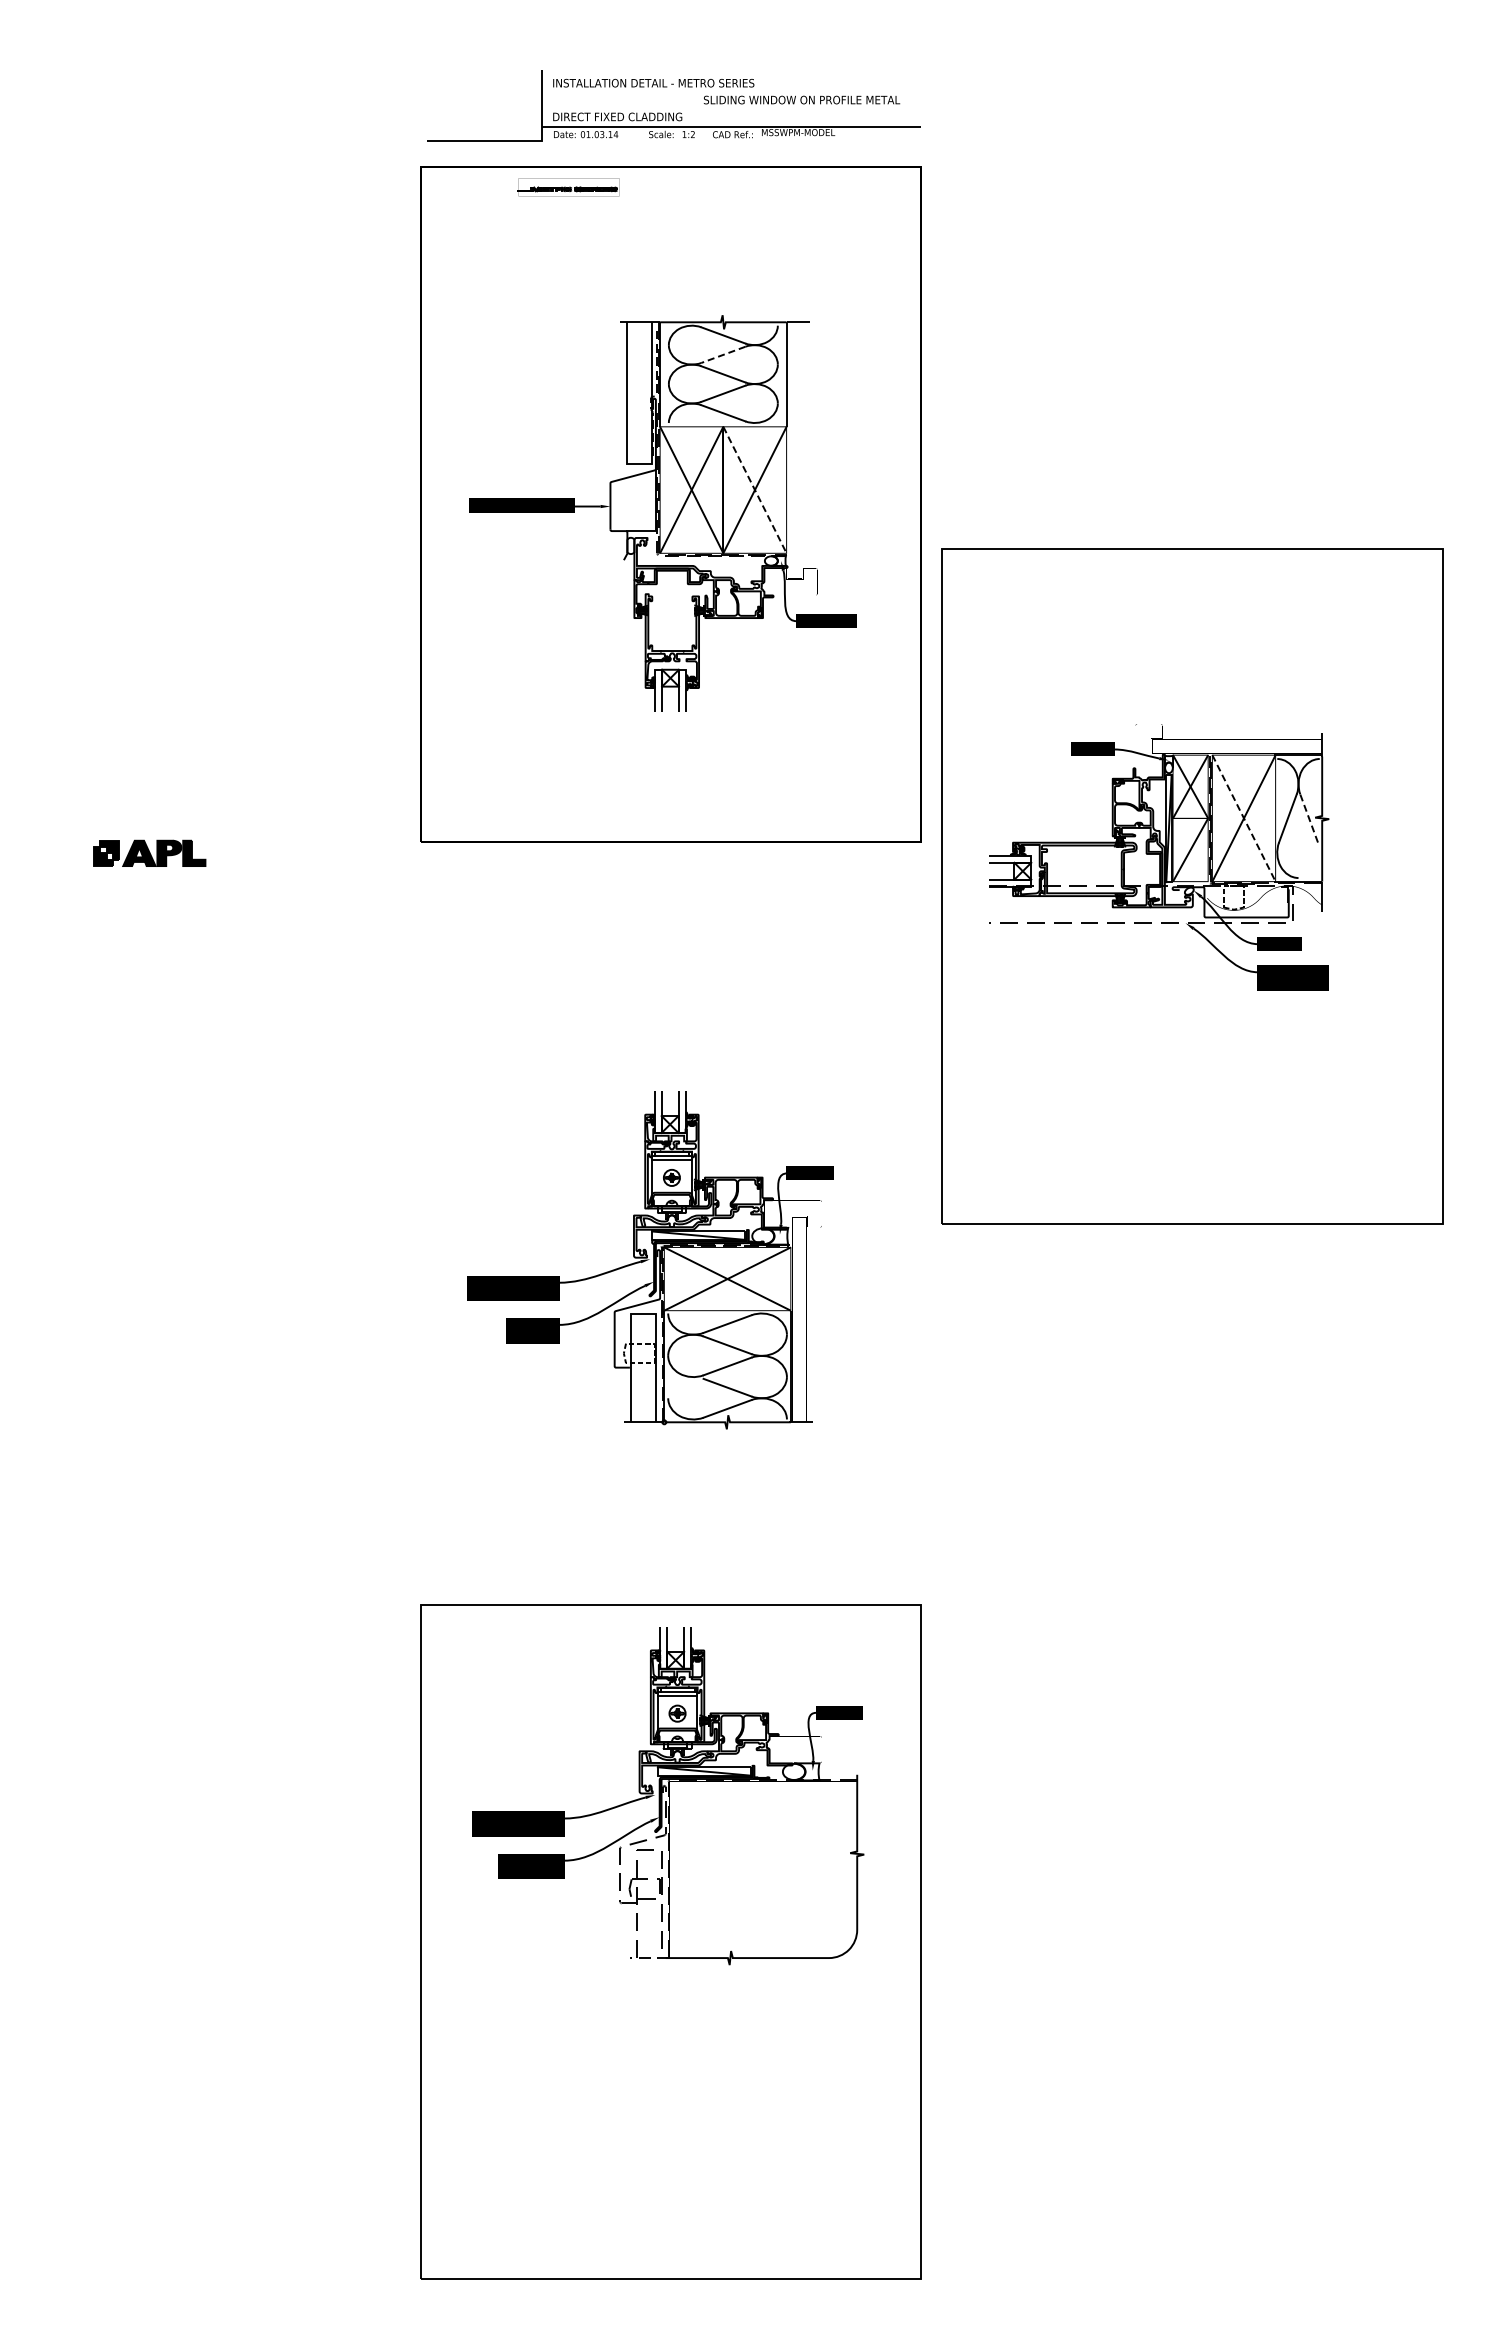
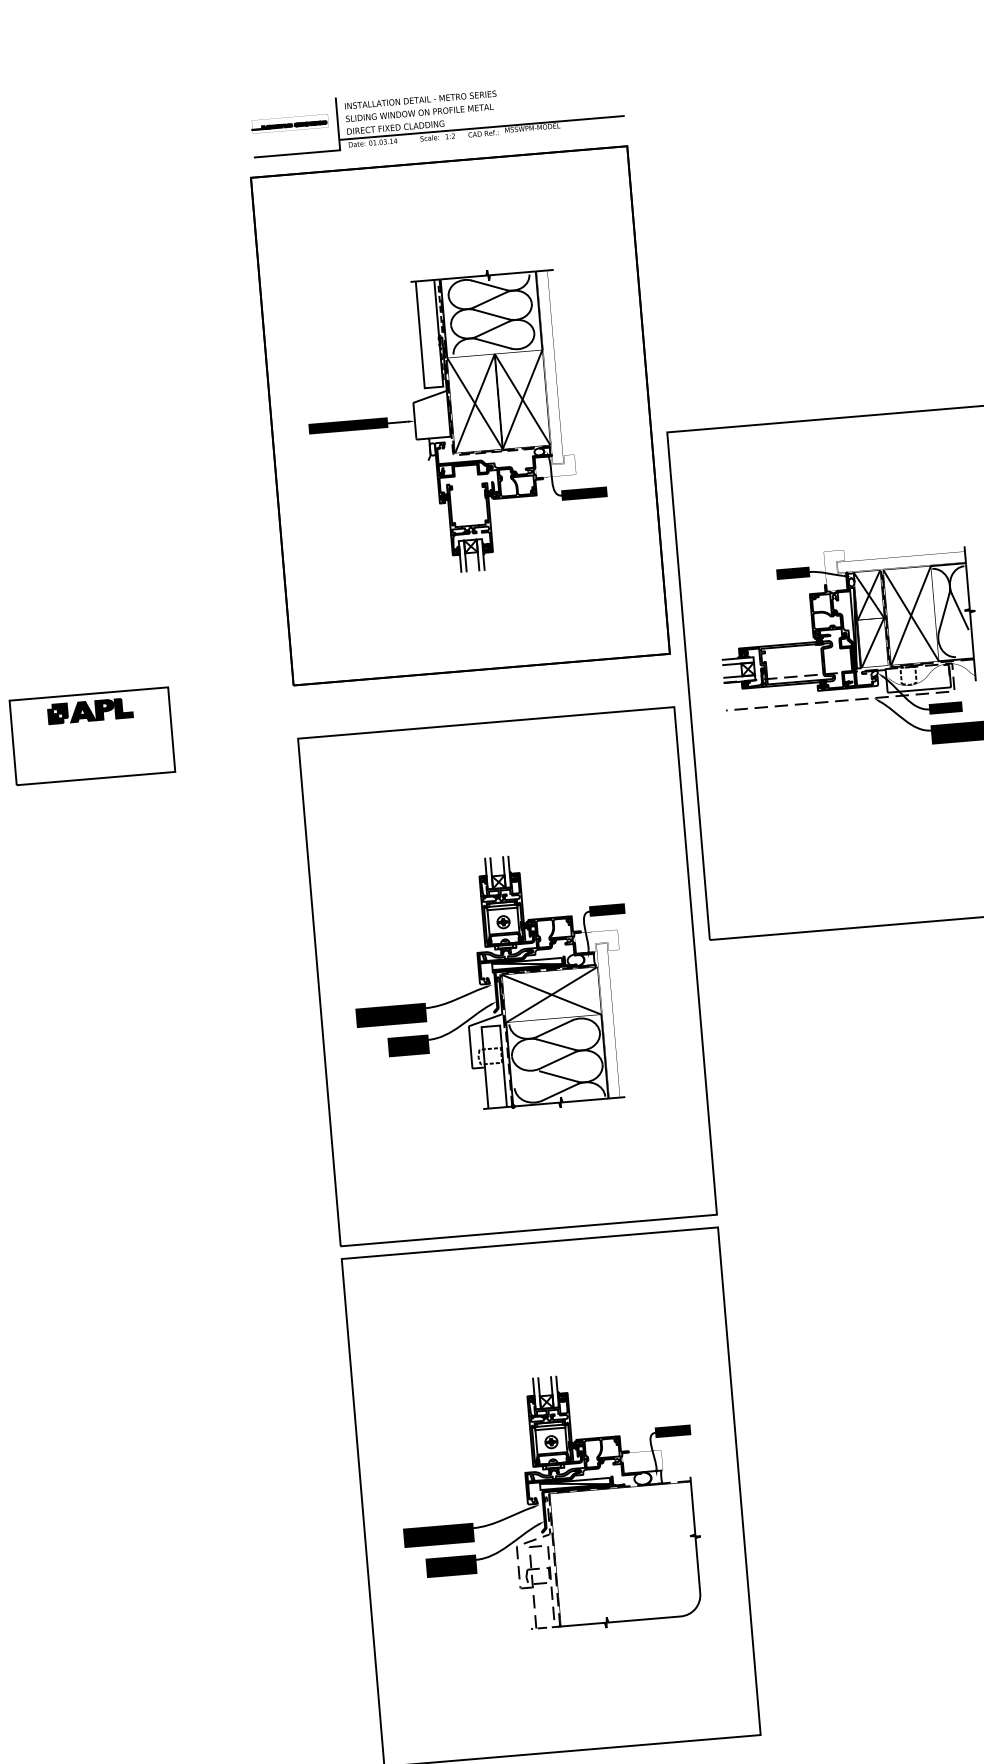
text: (801, 99) -> (419, 112), moved
part: (568, 187) -> (290, 124), moved
line: (722, 355) -> (489, 300), dashed -> solid
line: (754, 490) -> (522, 399), dashed -> solid
line: (1243, 818) -> (910, 615), dashed -> solid
line: (1309, 818) -> (960, 611), dashed -> solid
part: (149, 886) -> (92, 736), added
part: (670, 1250) -> (507, 976), added
part: (668, 1796) -> (549, 1505), moved

